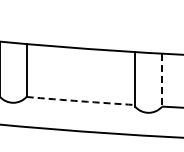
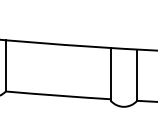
line: (162, 80) -> (137, 75), dashed -> solid
arc: (80, 101) -> (57, 95), dashed -> solid

